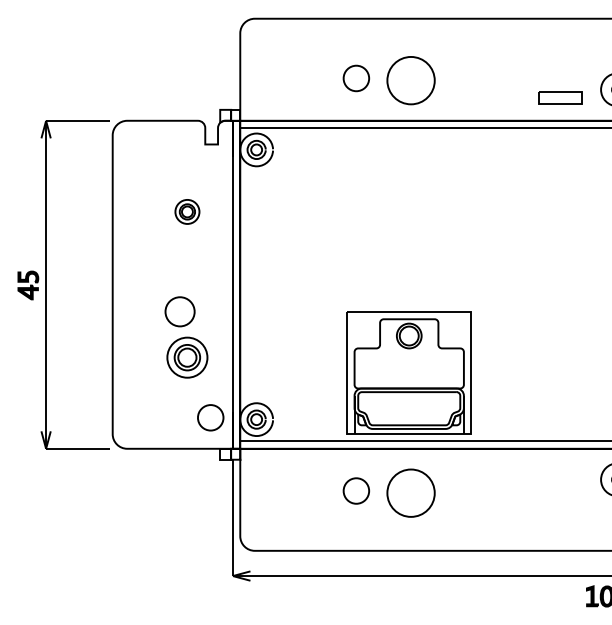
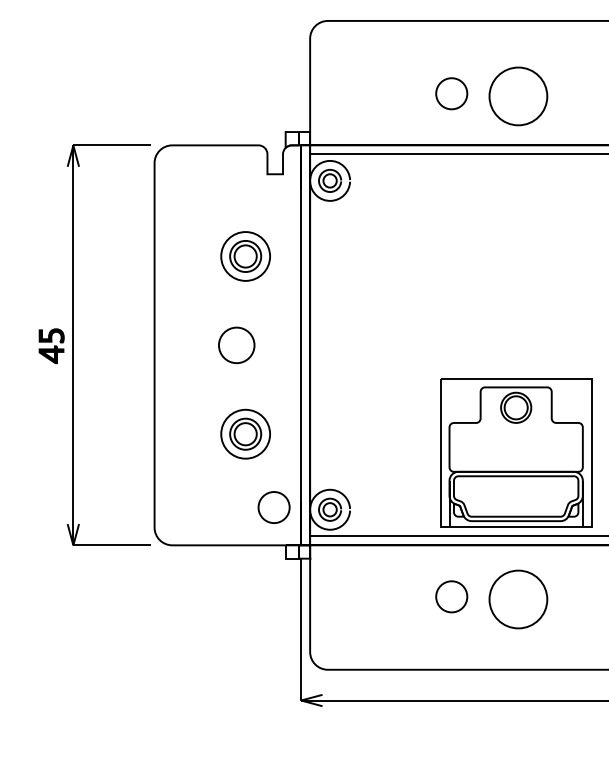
part: (187, 211) -> (245, 255), size x1.67
part: (179, 311) -> (236, 345), moved

